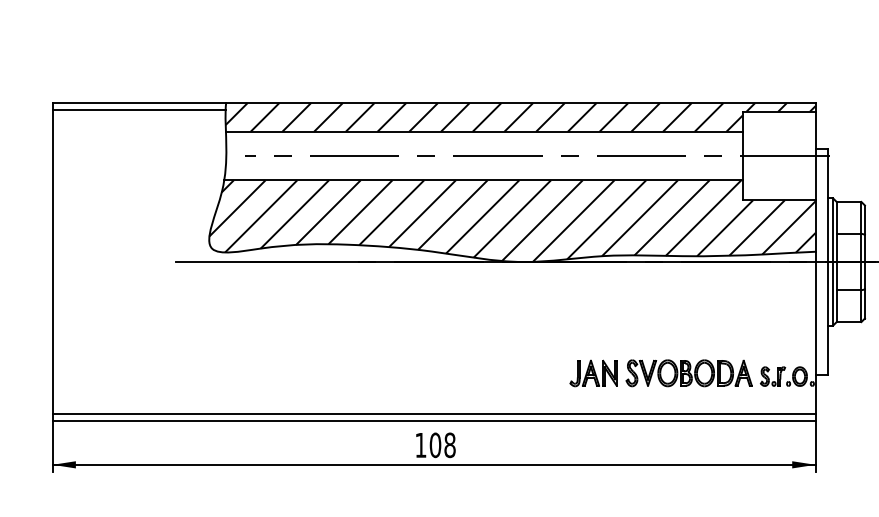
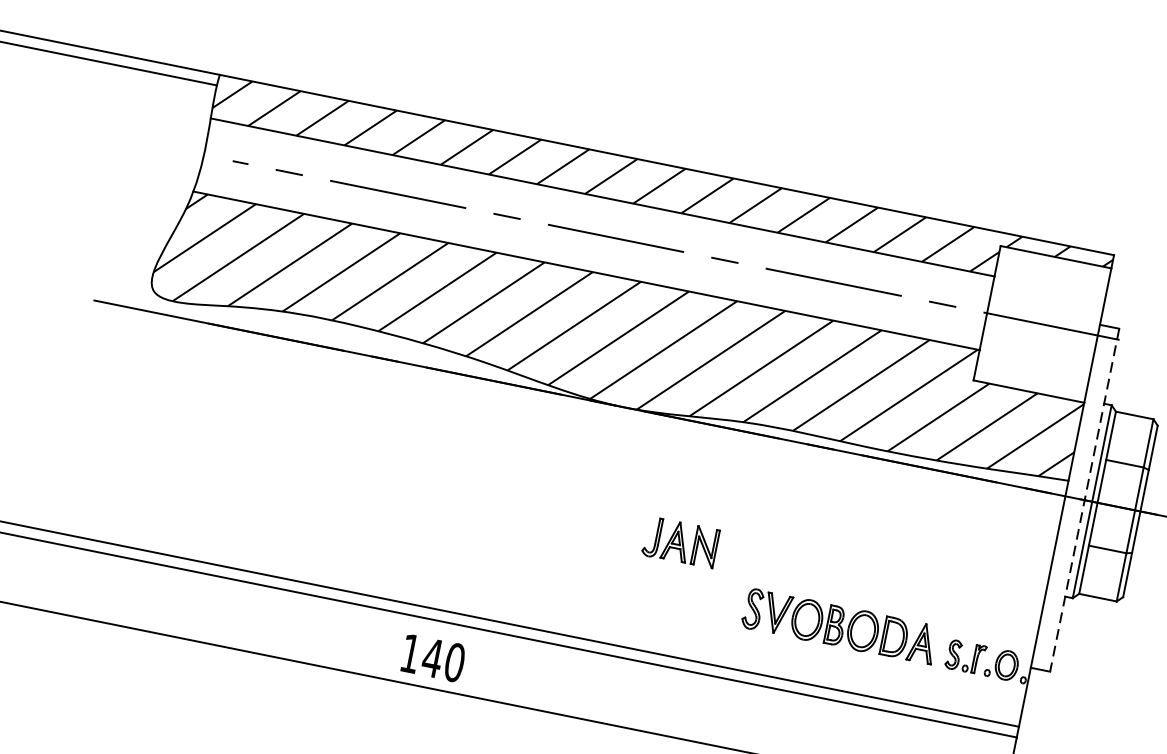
line: (828, 262) -> (1084, 501), solid -> dashed
part: (593, 373) -> (680, 542), moved
text: (442, 445) -> (443, 660), 108 -> 140

